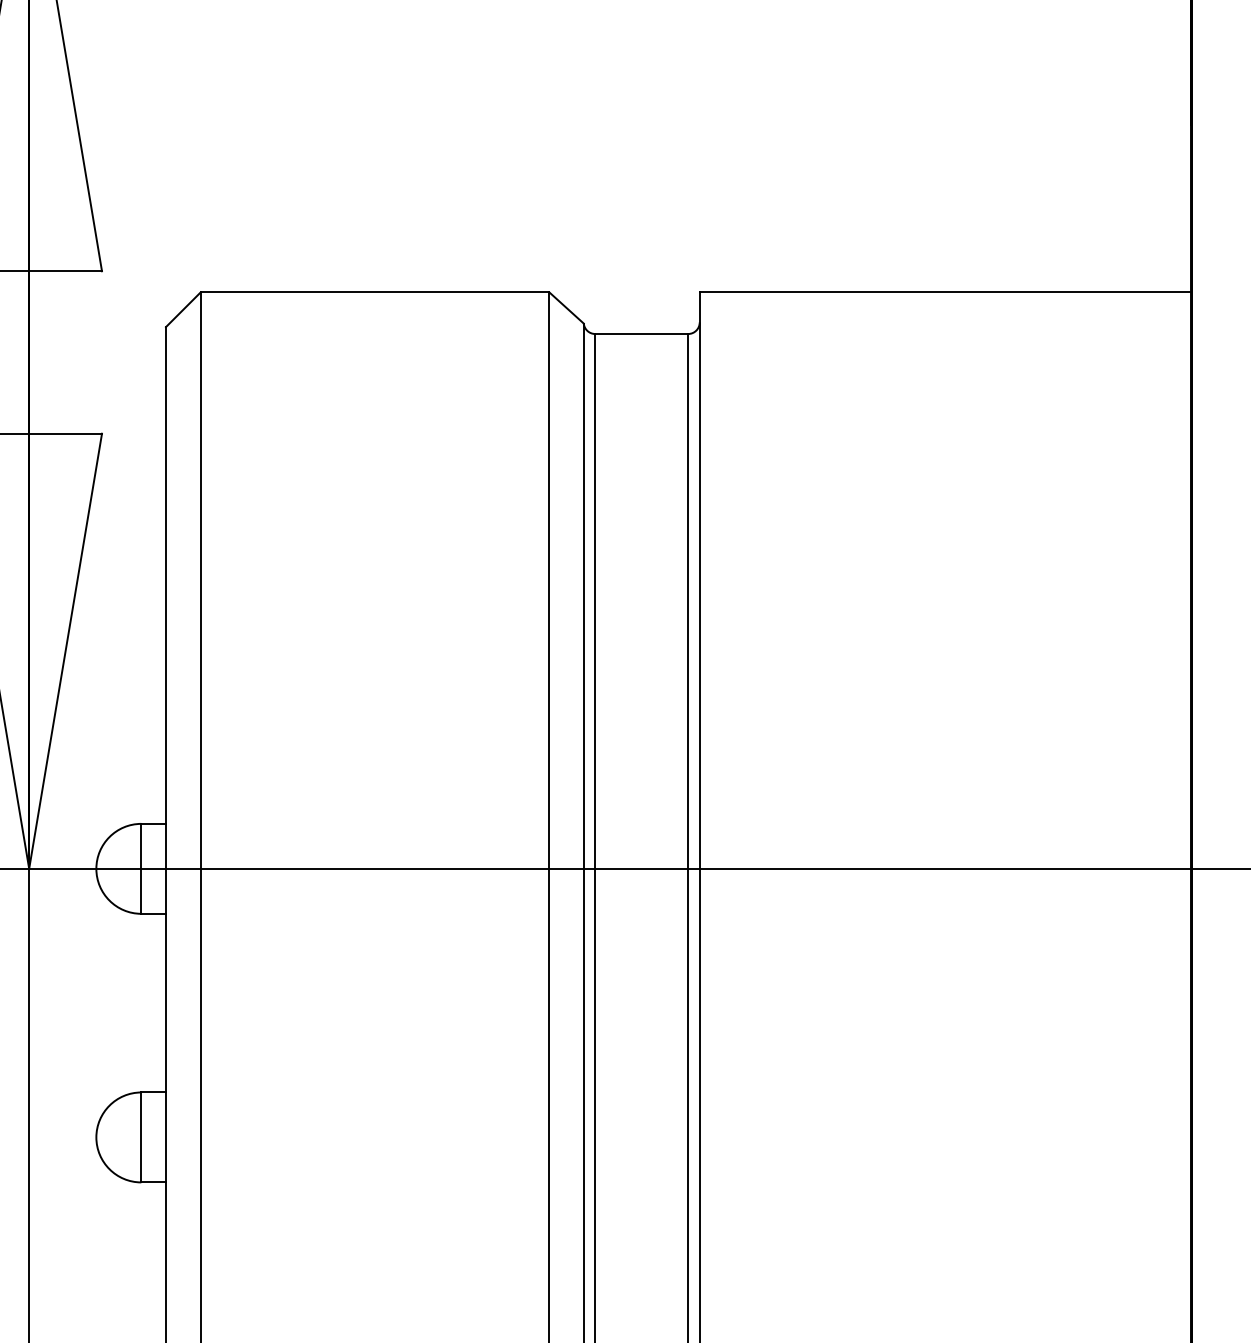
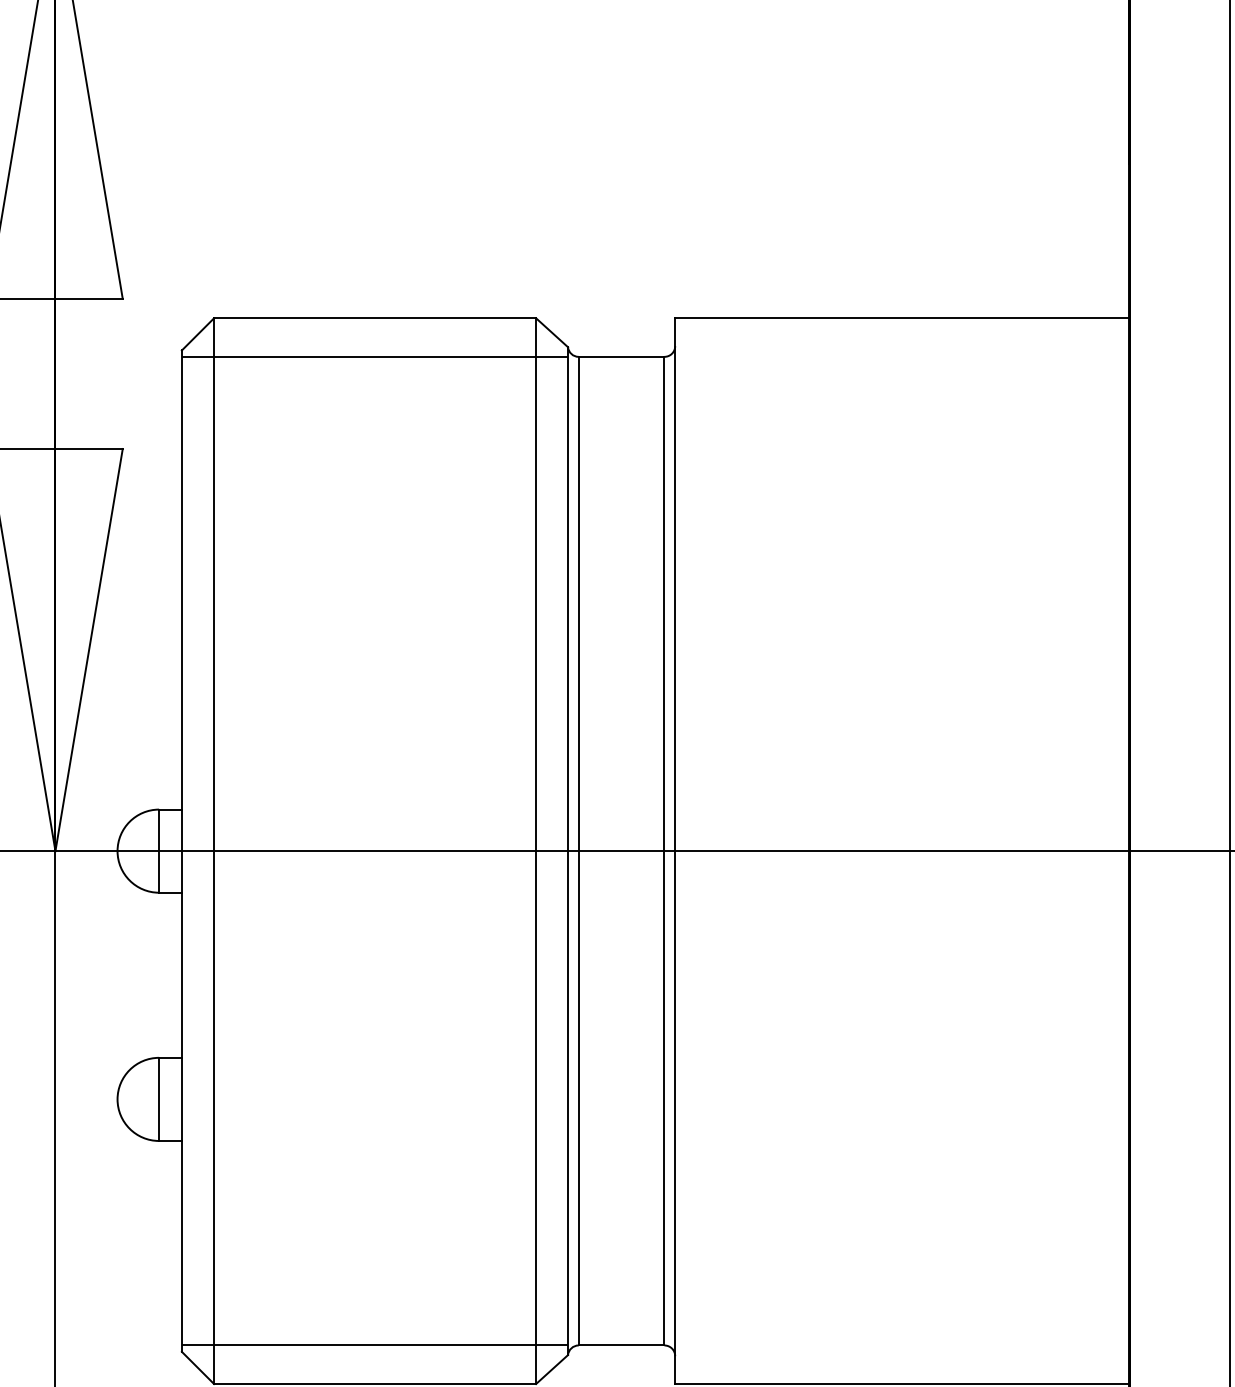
line: (374, 333) -> (374, 356), added

